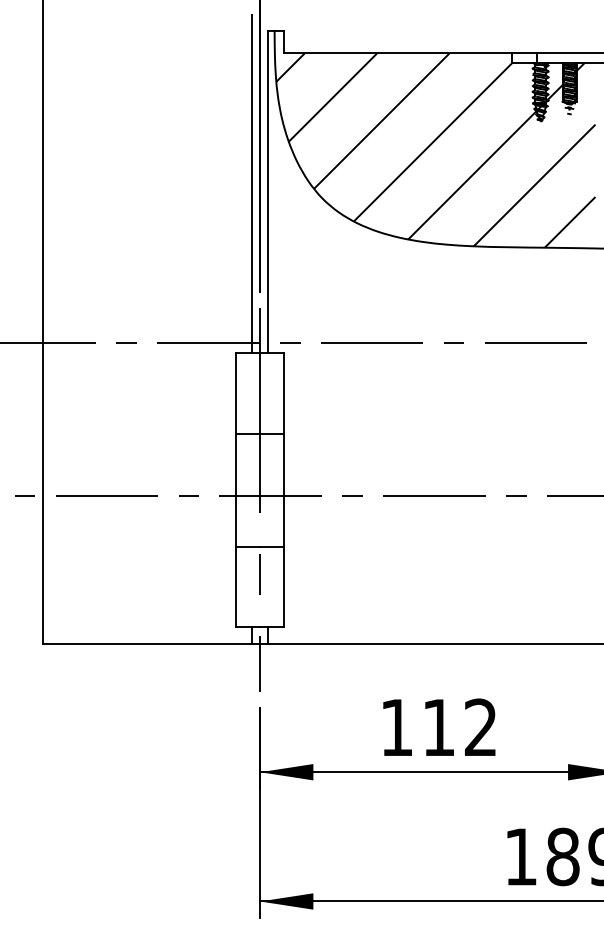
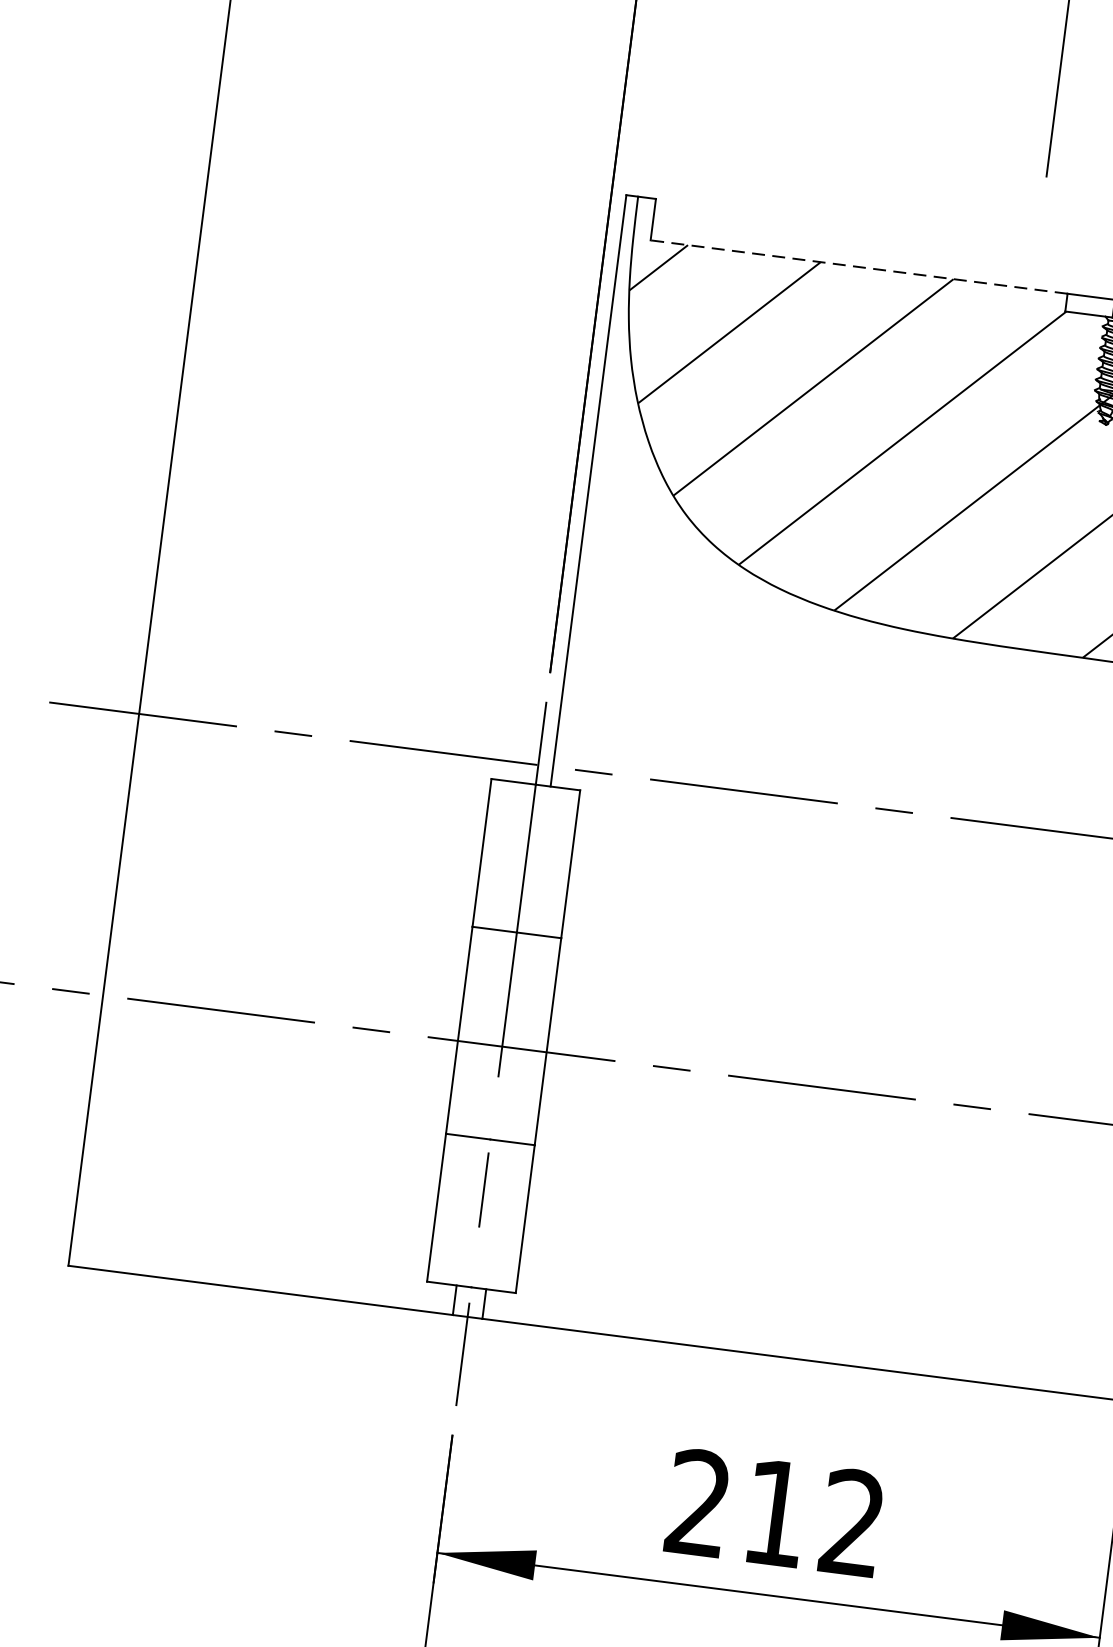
line: (398, 53) -> (860, 267), solid -> dashed
line: (252, 183) -> (561, 471), removed
text: (396, 726) -> (698, 1501), 112 -> 212

